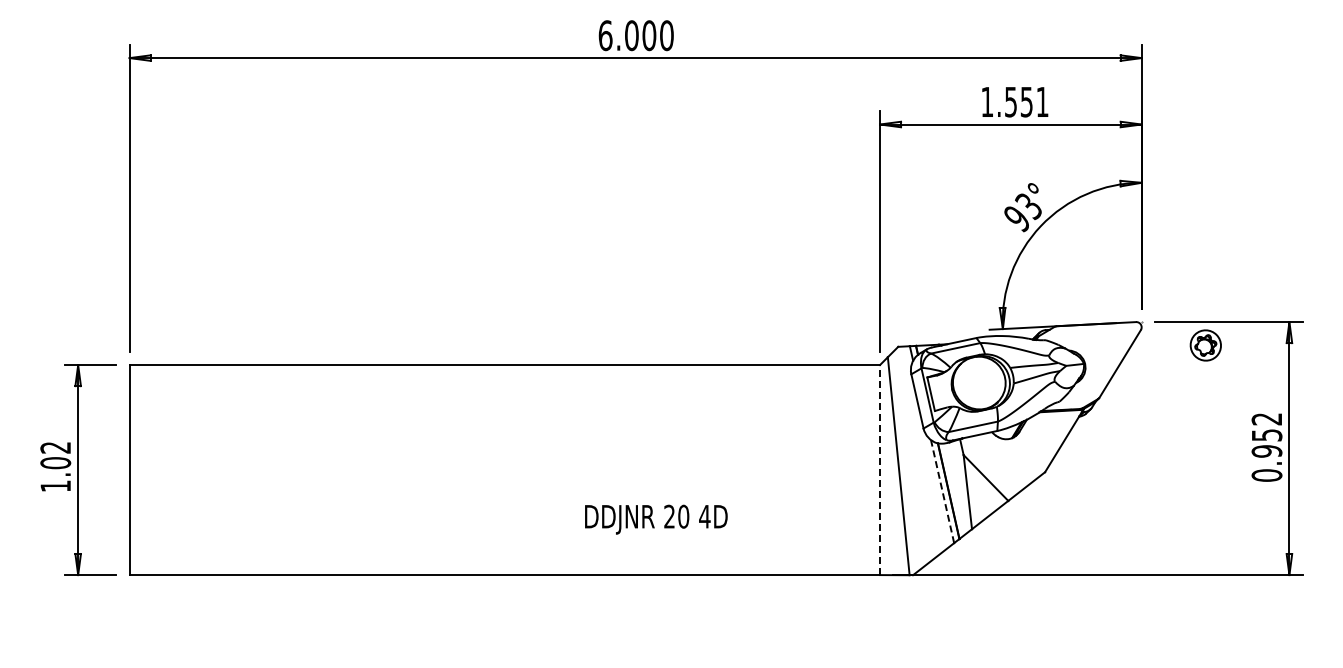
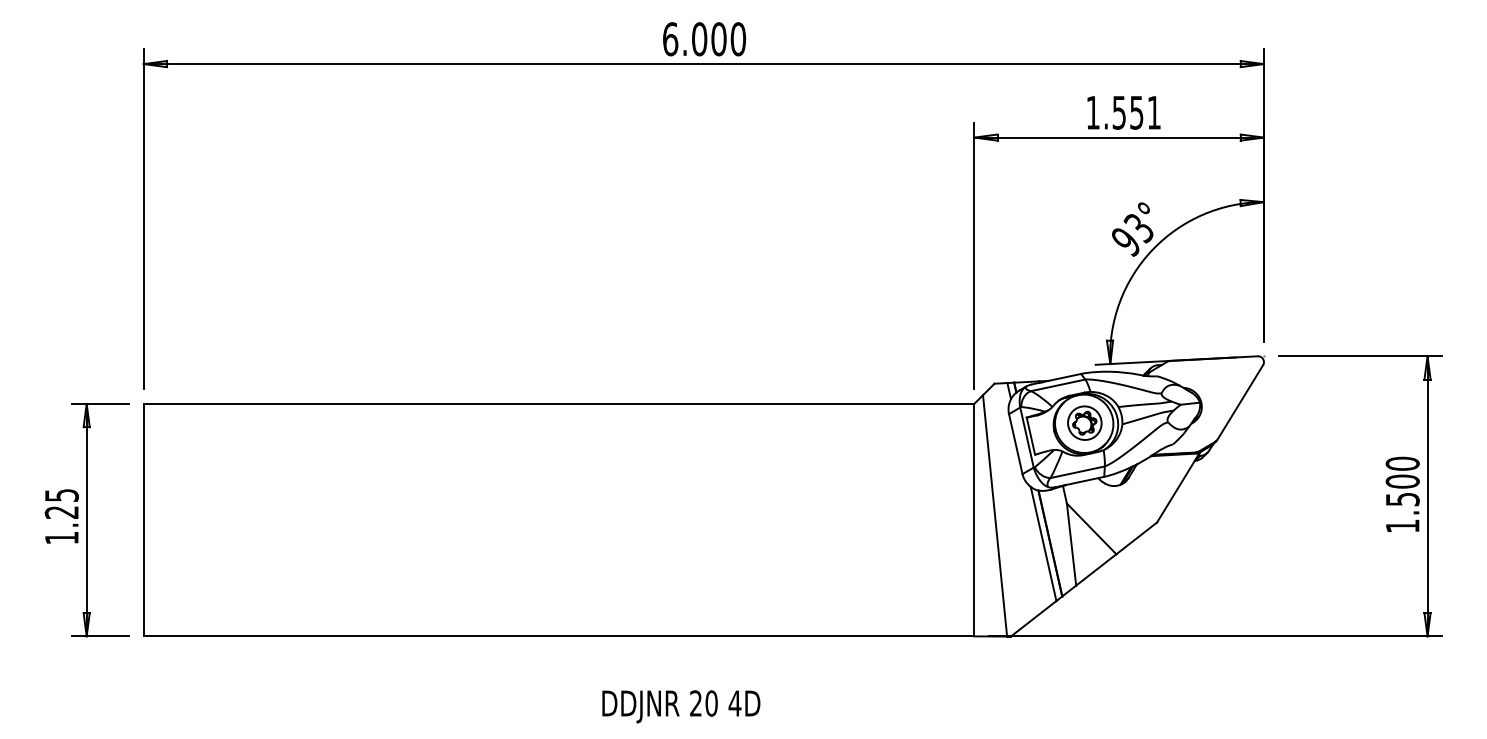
part: (1205, 345) -> (1084, 423), moved
text: (1266, 446) -> (1402, 494), 0.952 -> 1.500
text: (55, 455) -> (61, 504), 1.02 -> 1.25
line: (880, 469) -> (974, 519), dashed -> solid
line: (942, 491) -> (1043, 543), dashed -> solid
text: (656, 519) -> (681, 706), moved

